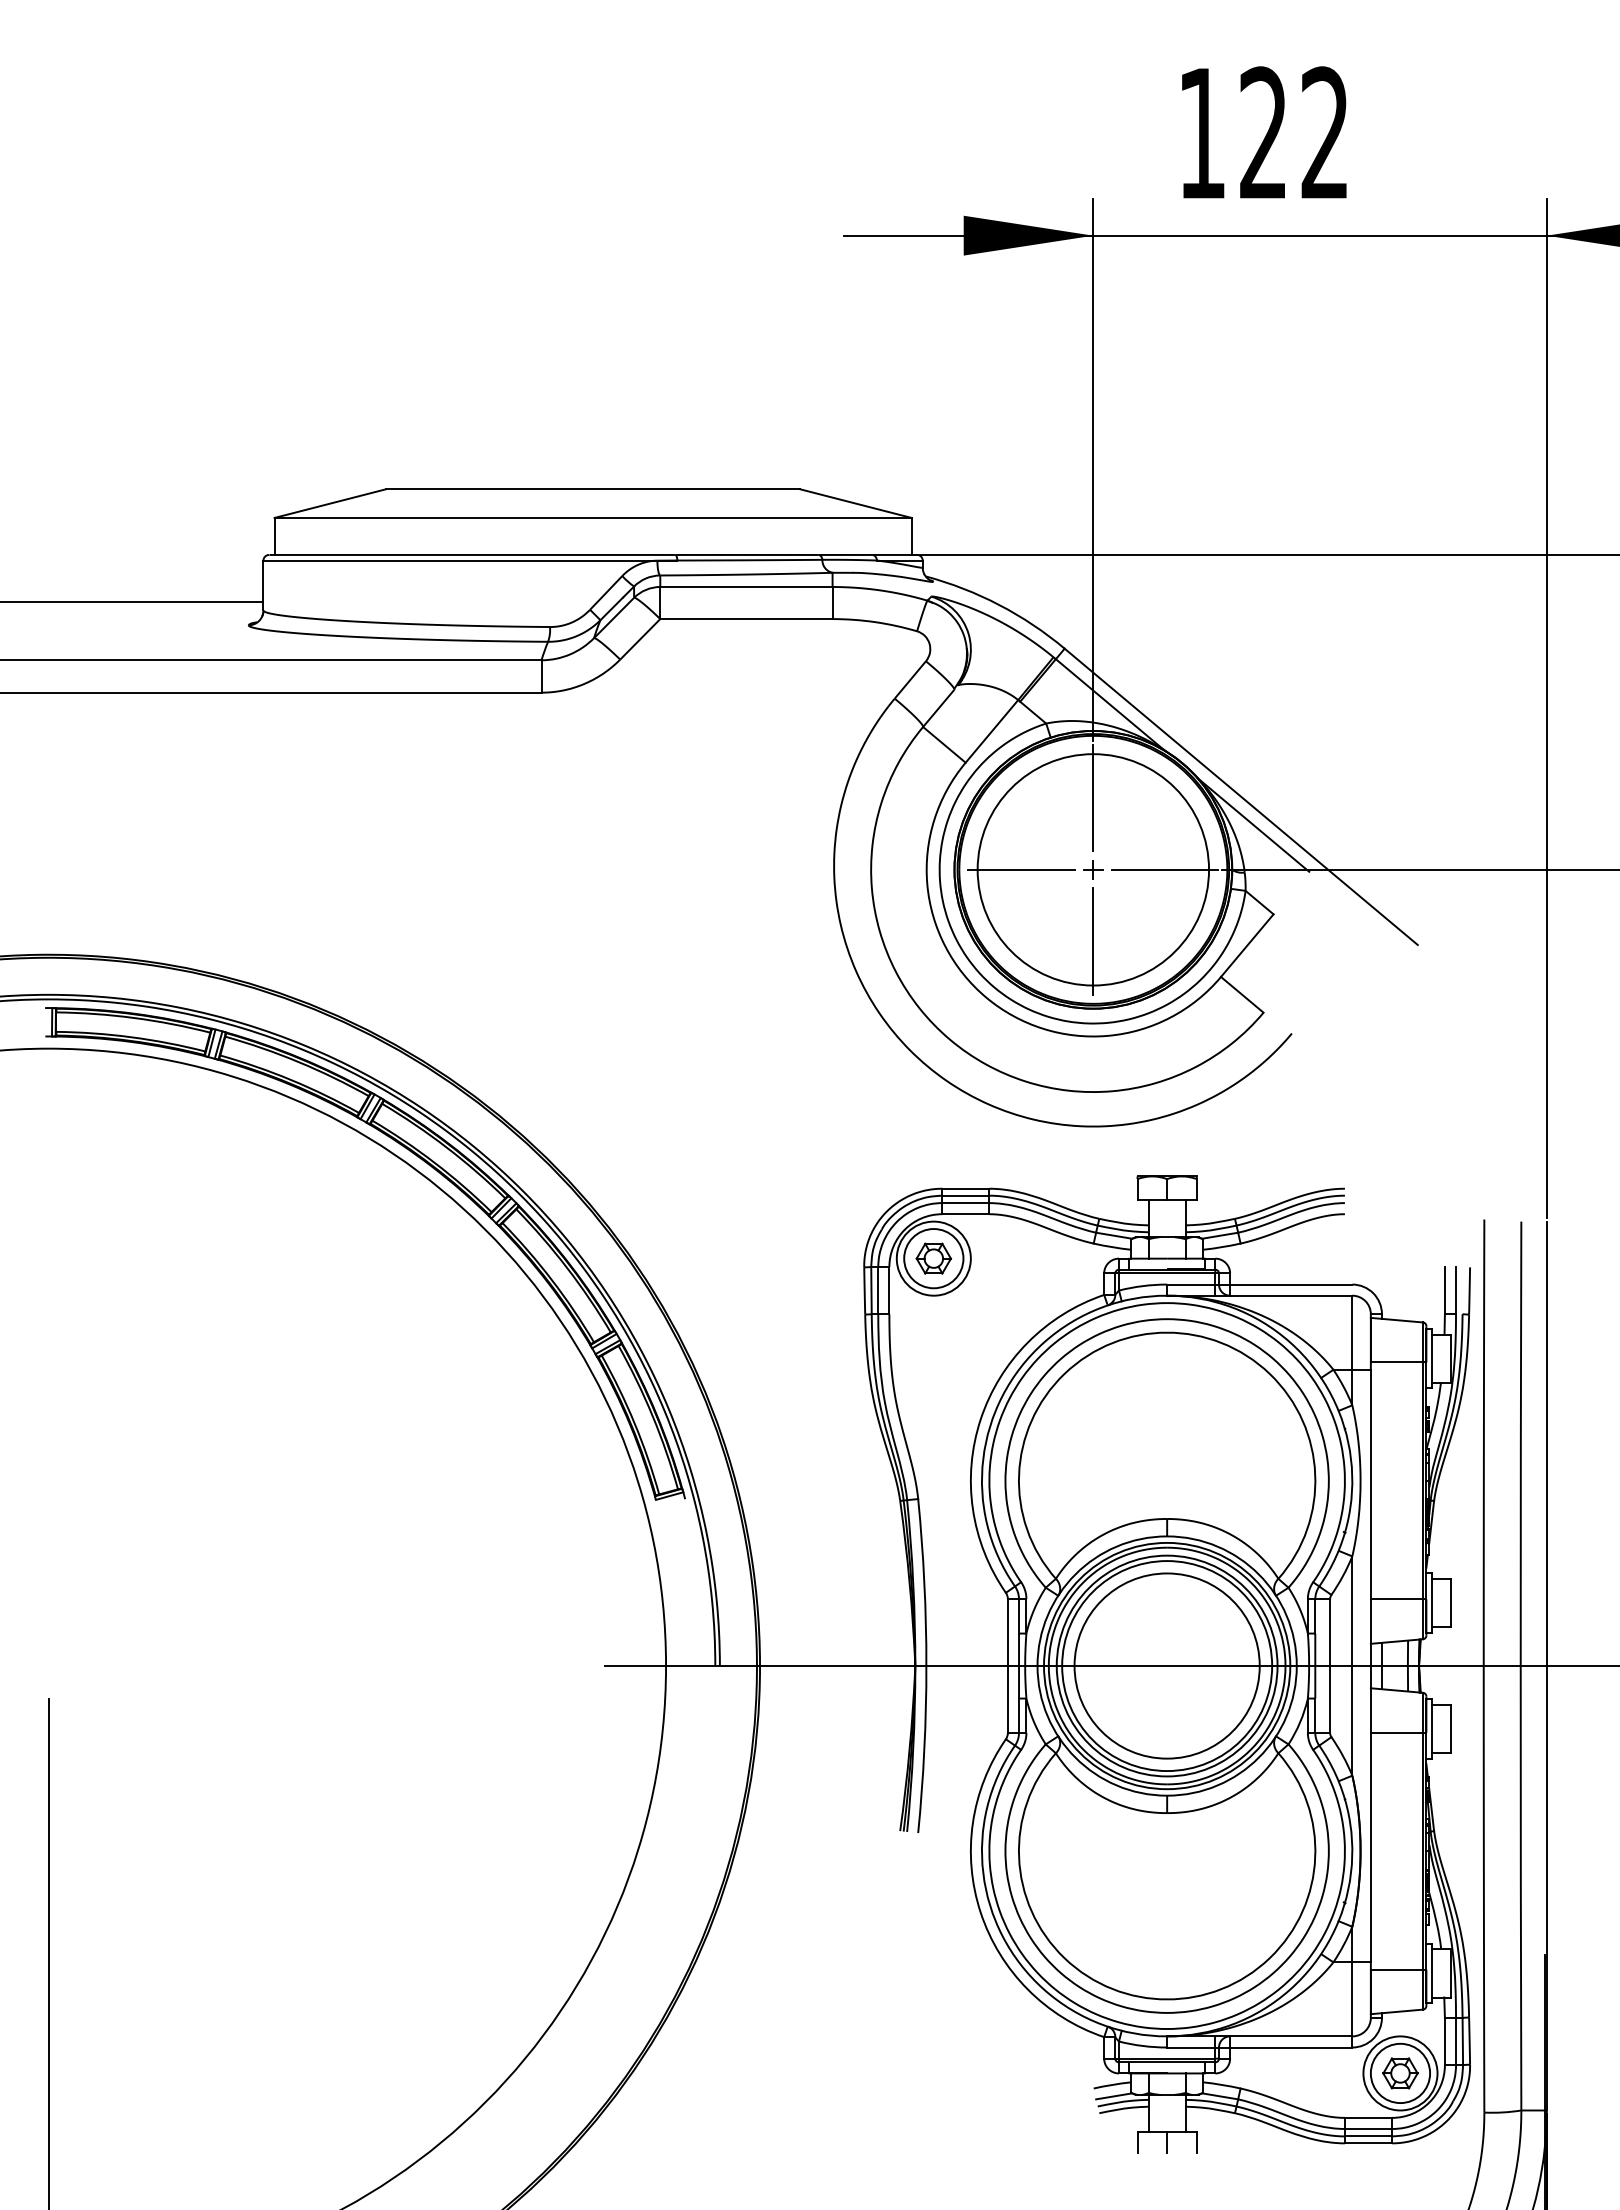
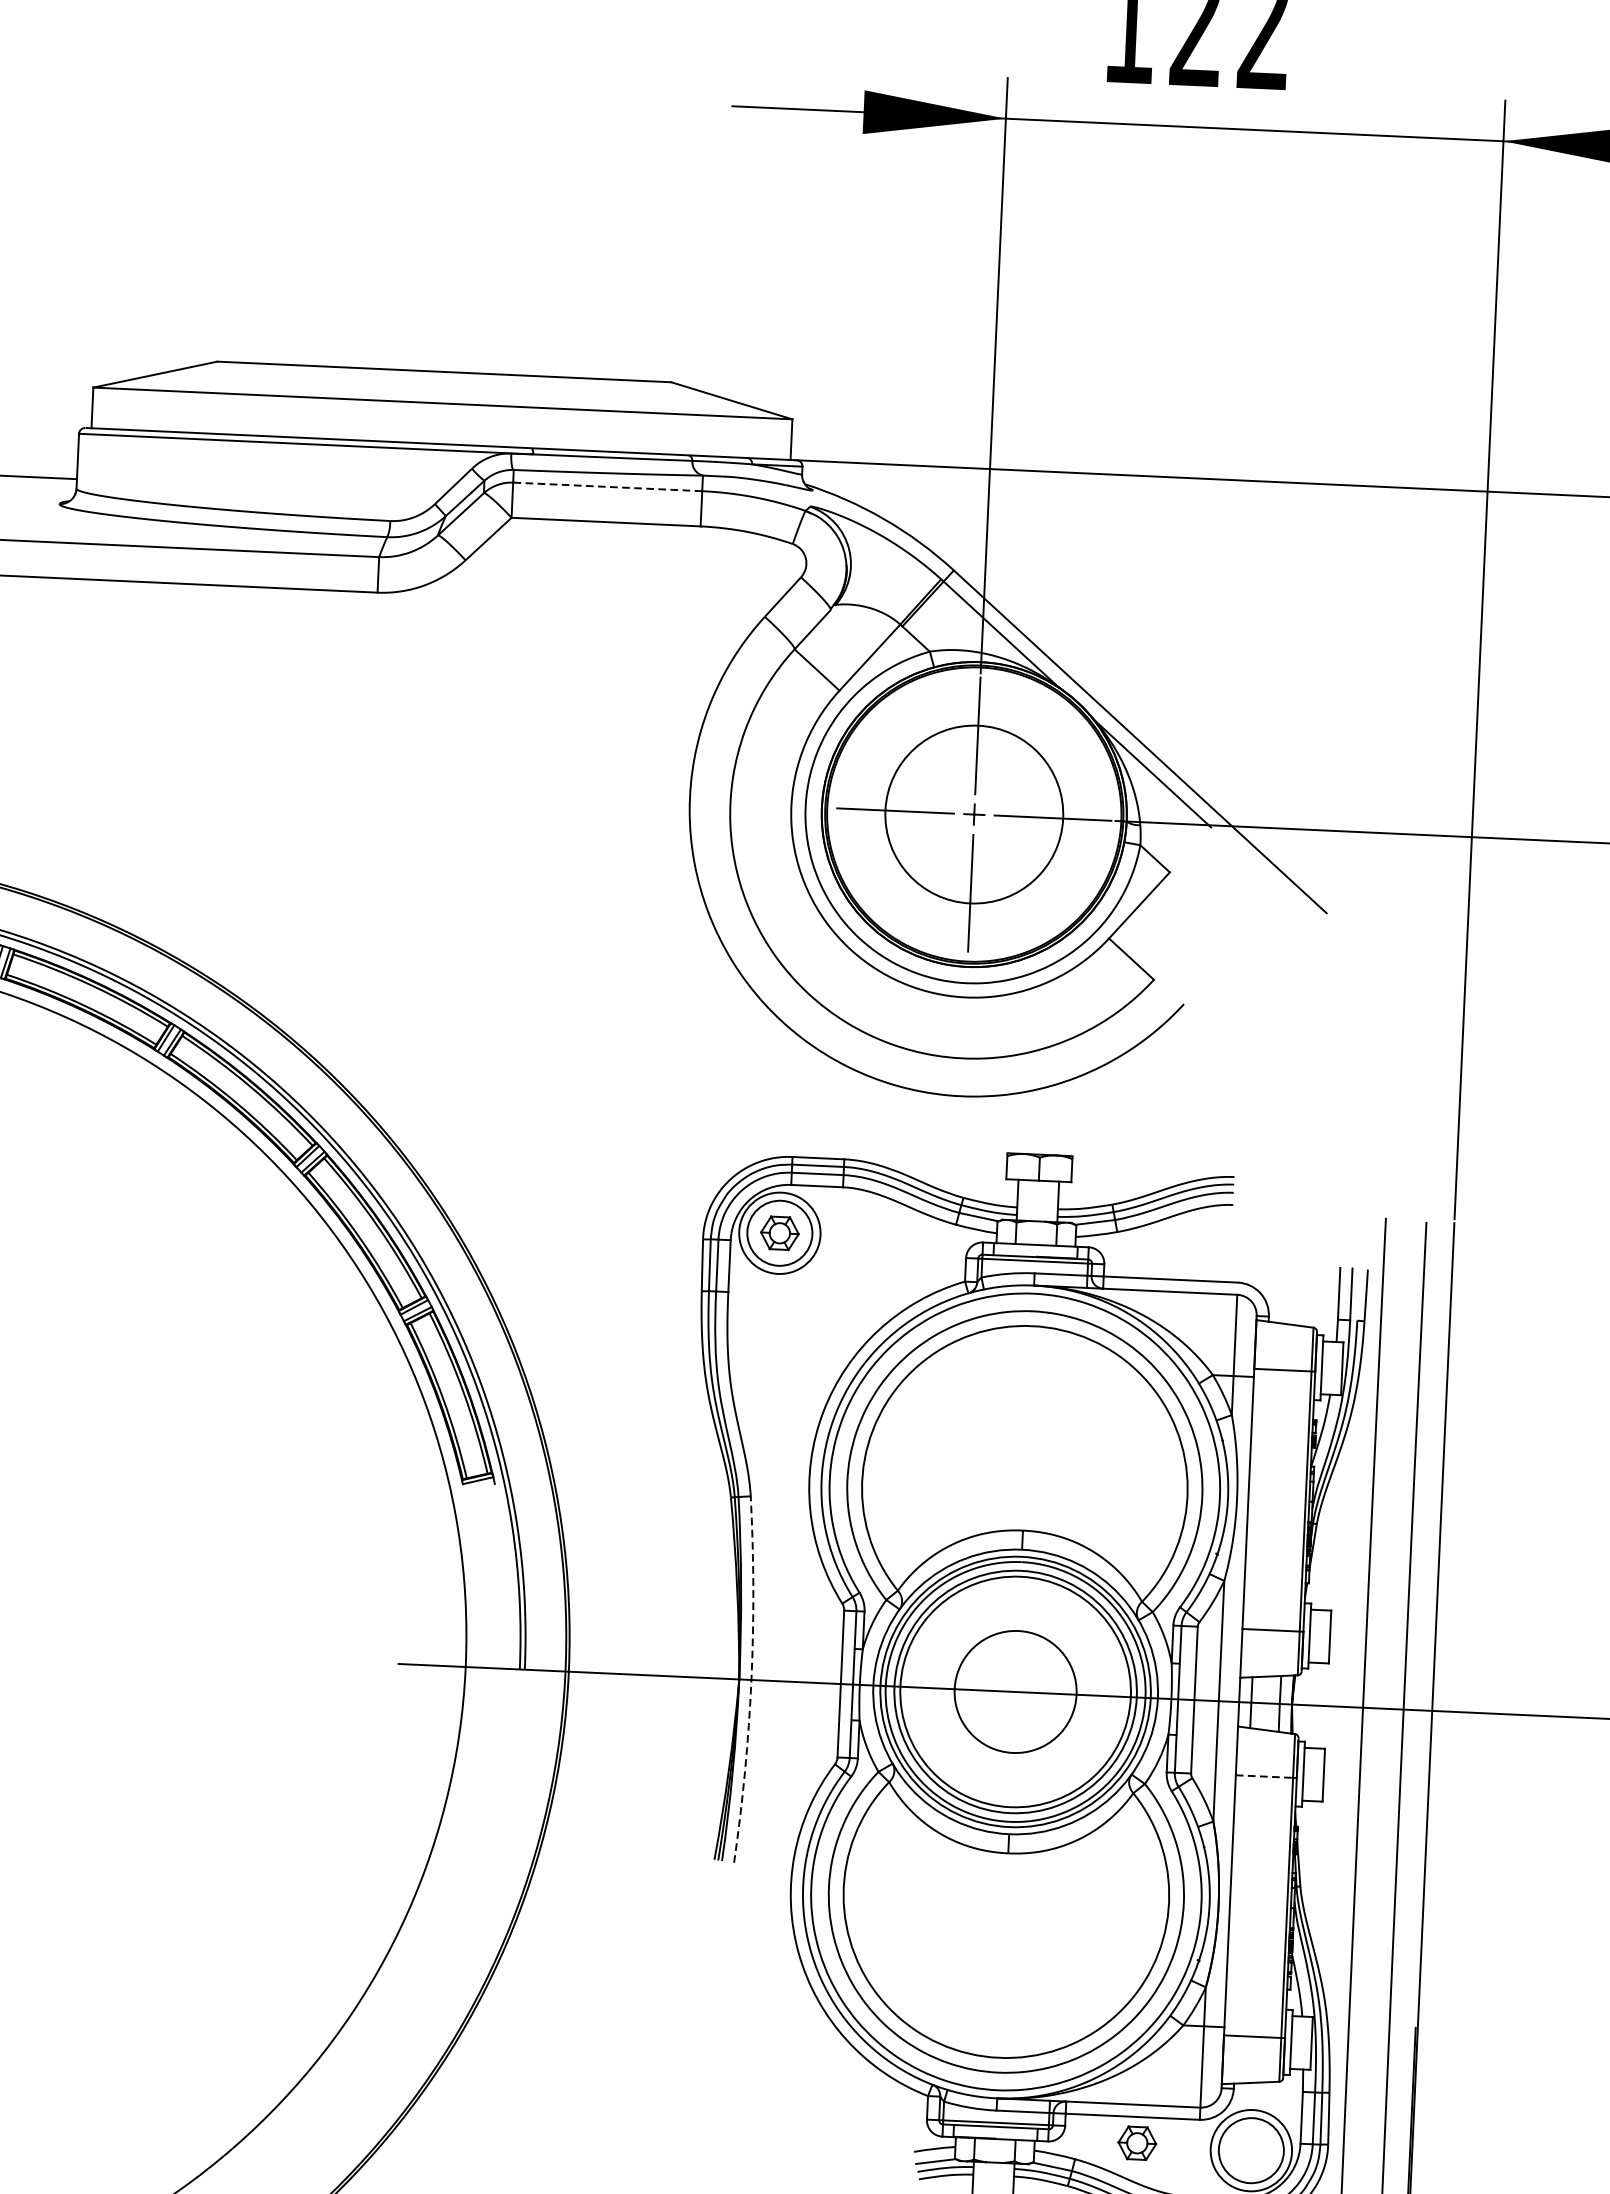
line: (745, 587) -> (606, 487), solid -> dashed
circle: (1093, 869) -> (974, 814), size x0.7
circle: (1166, 1665) -> (1014, 1691), size x0.6
arc: (926, 1666) -> (751, 1680), solid -> dashed
line: (1397, 1732) -> (1265, 1776), solid -> dashed
part: (1400, 2073) -> (1137, 2143), moved

